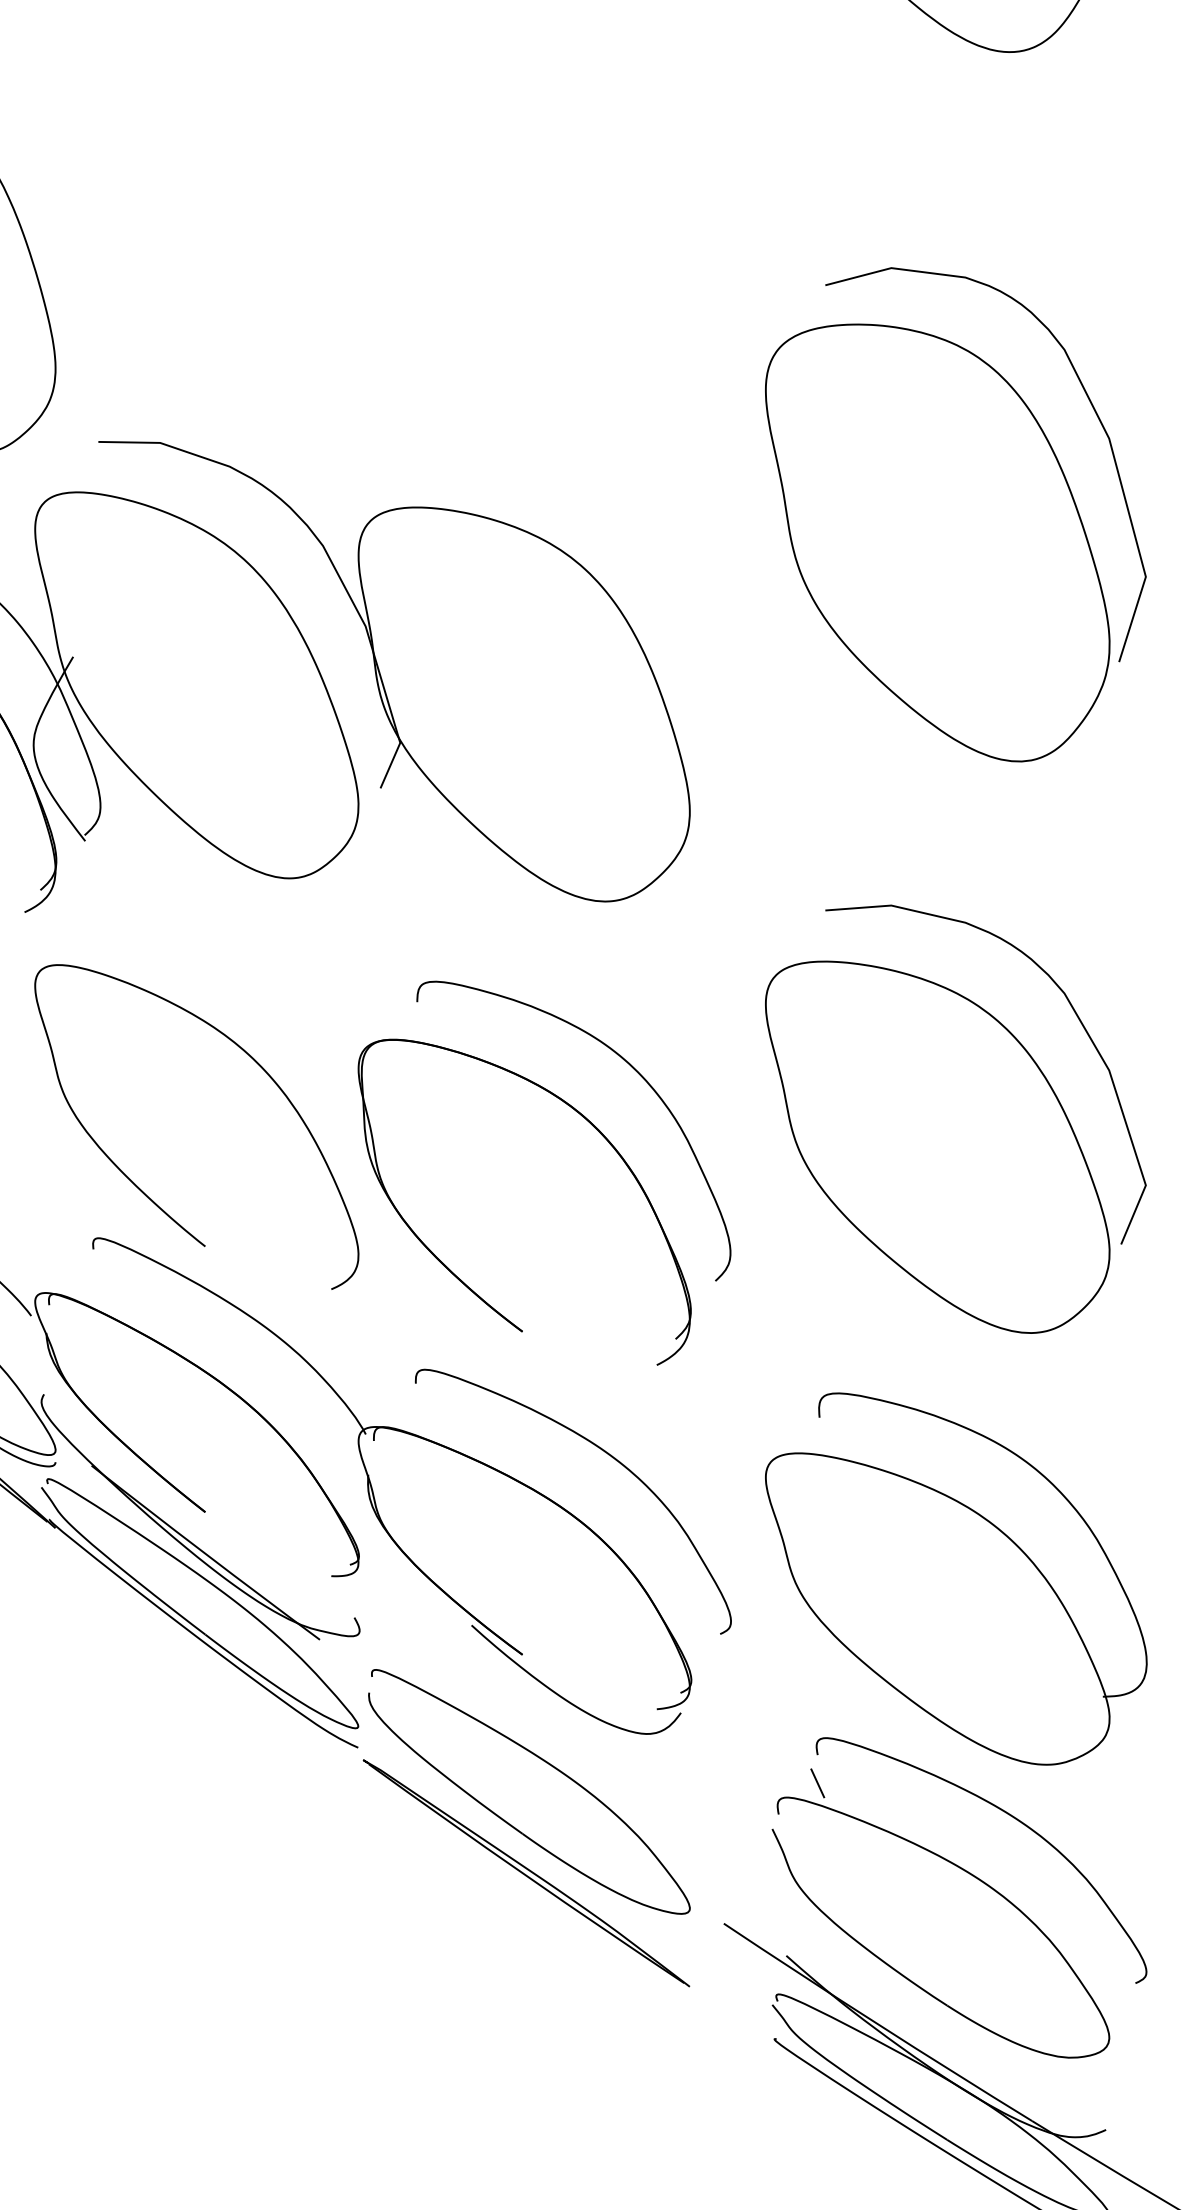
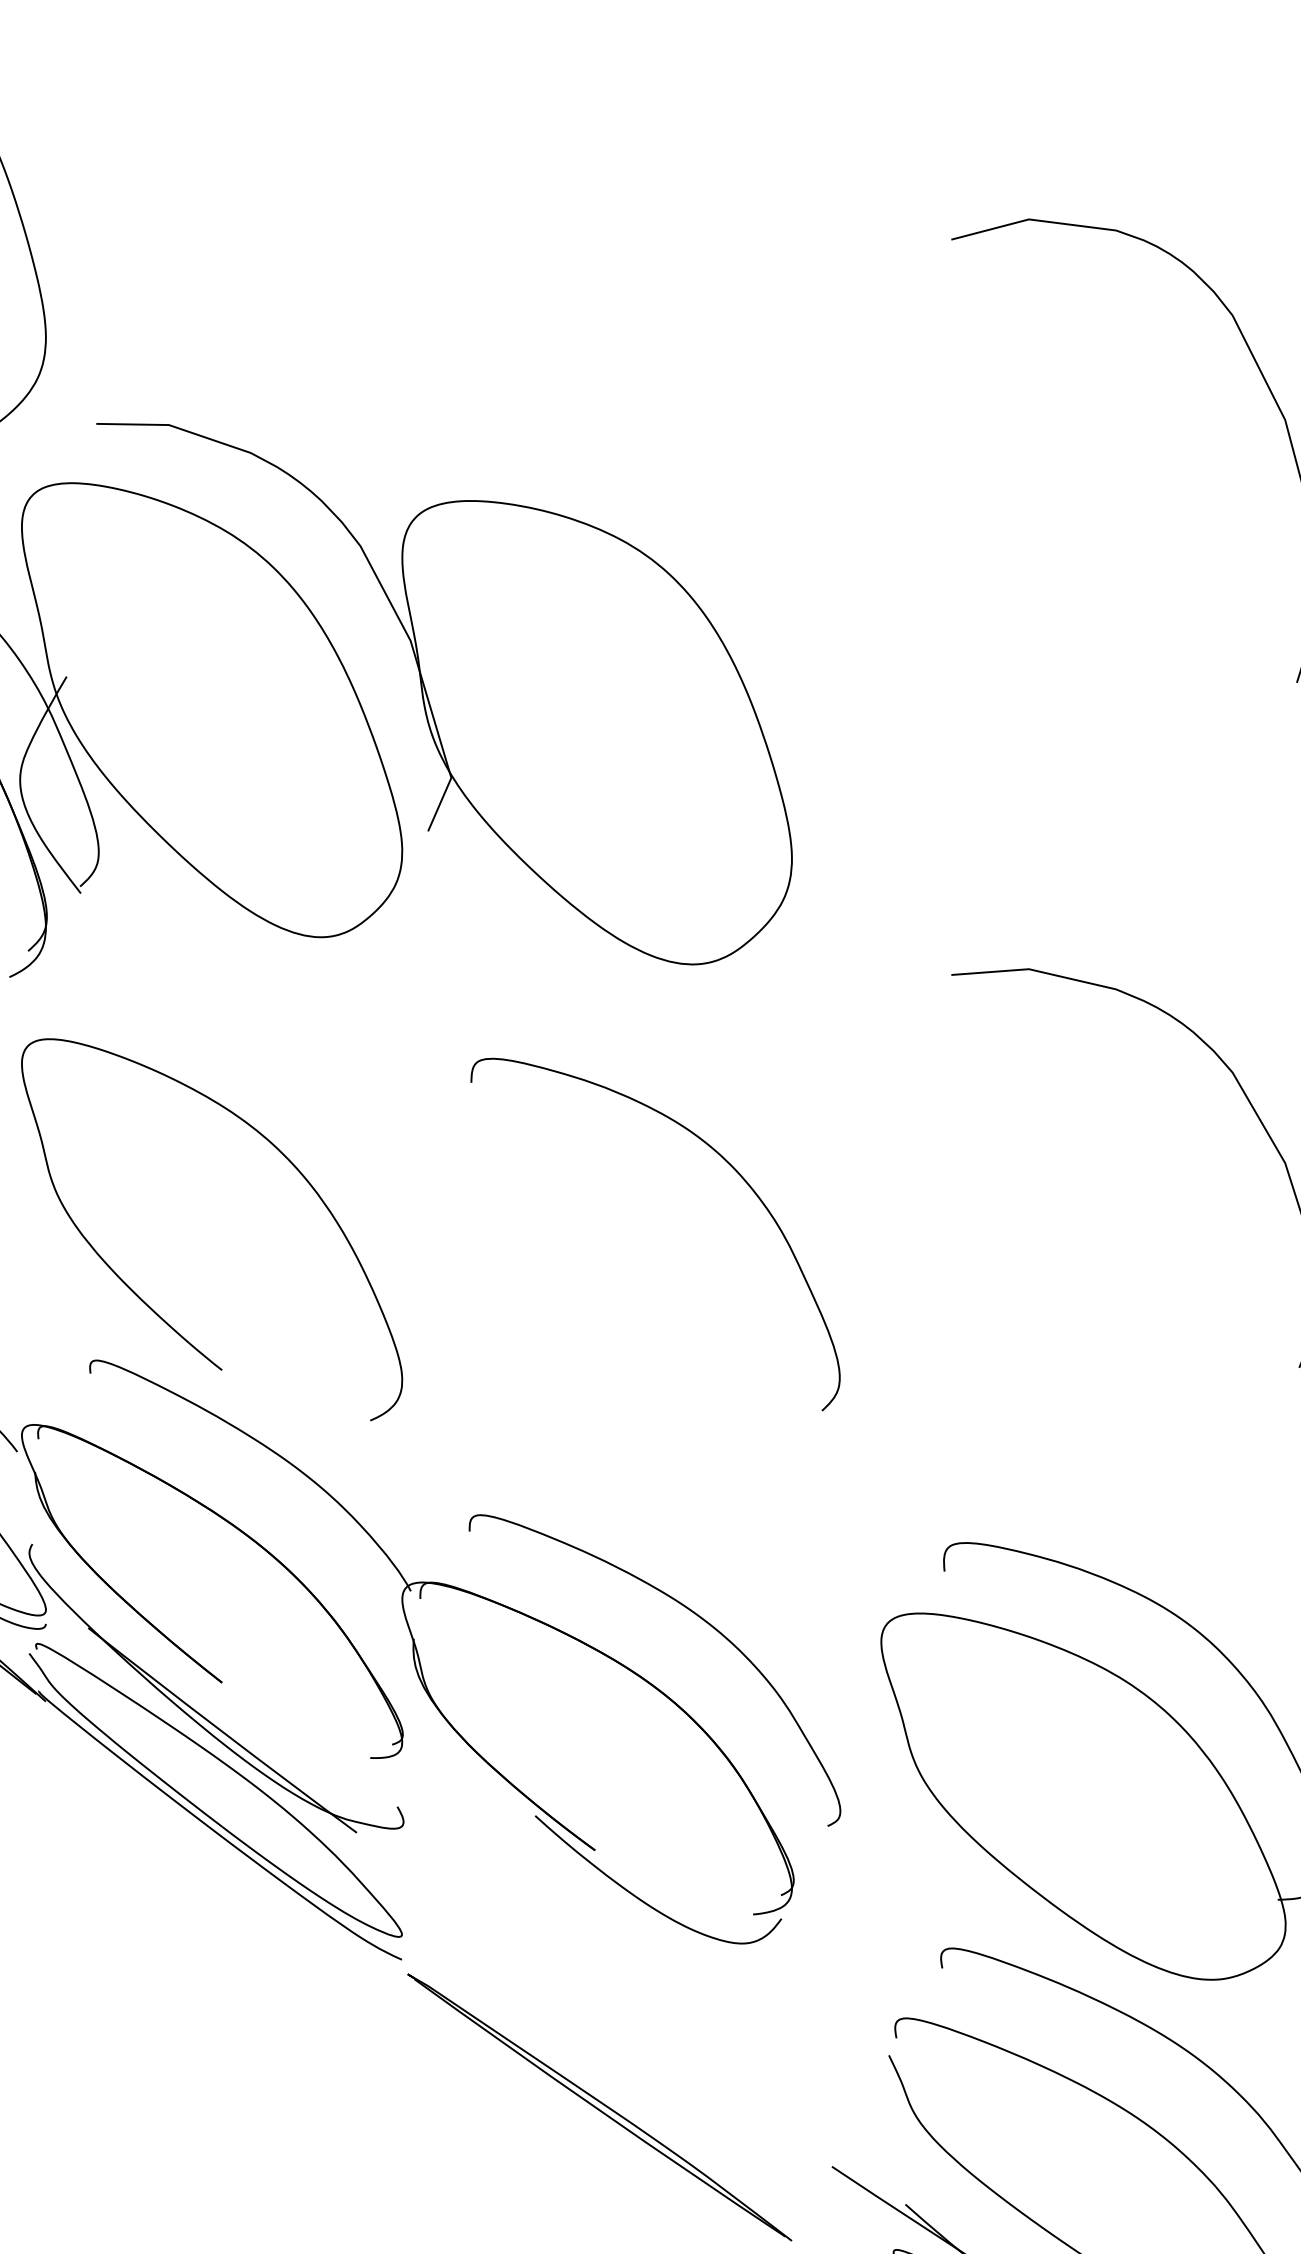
part: (937, 542) -> (1083, 542), removed
part: (937, 1146) -> (1083, 1252), removed
part: (461, 1279) -> (523, 1409), removed
part: (546, 1763) -> (623, 1978), removed
line: (817, 1783) -> (942, 2001), removed

